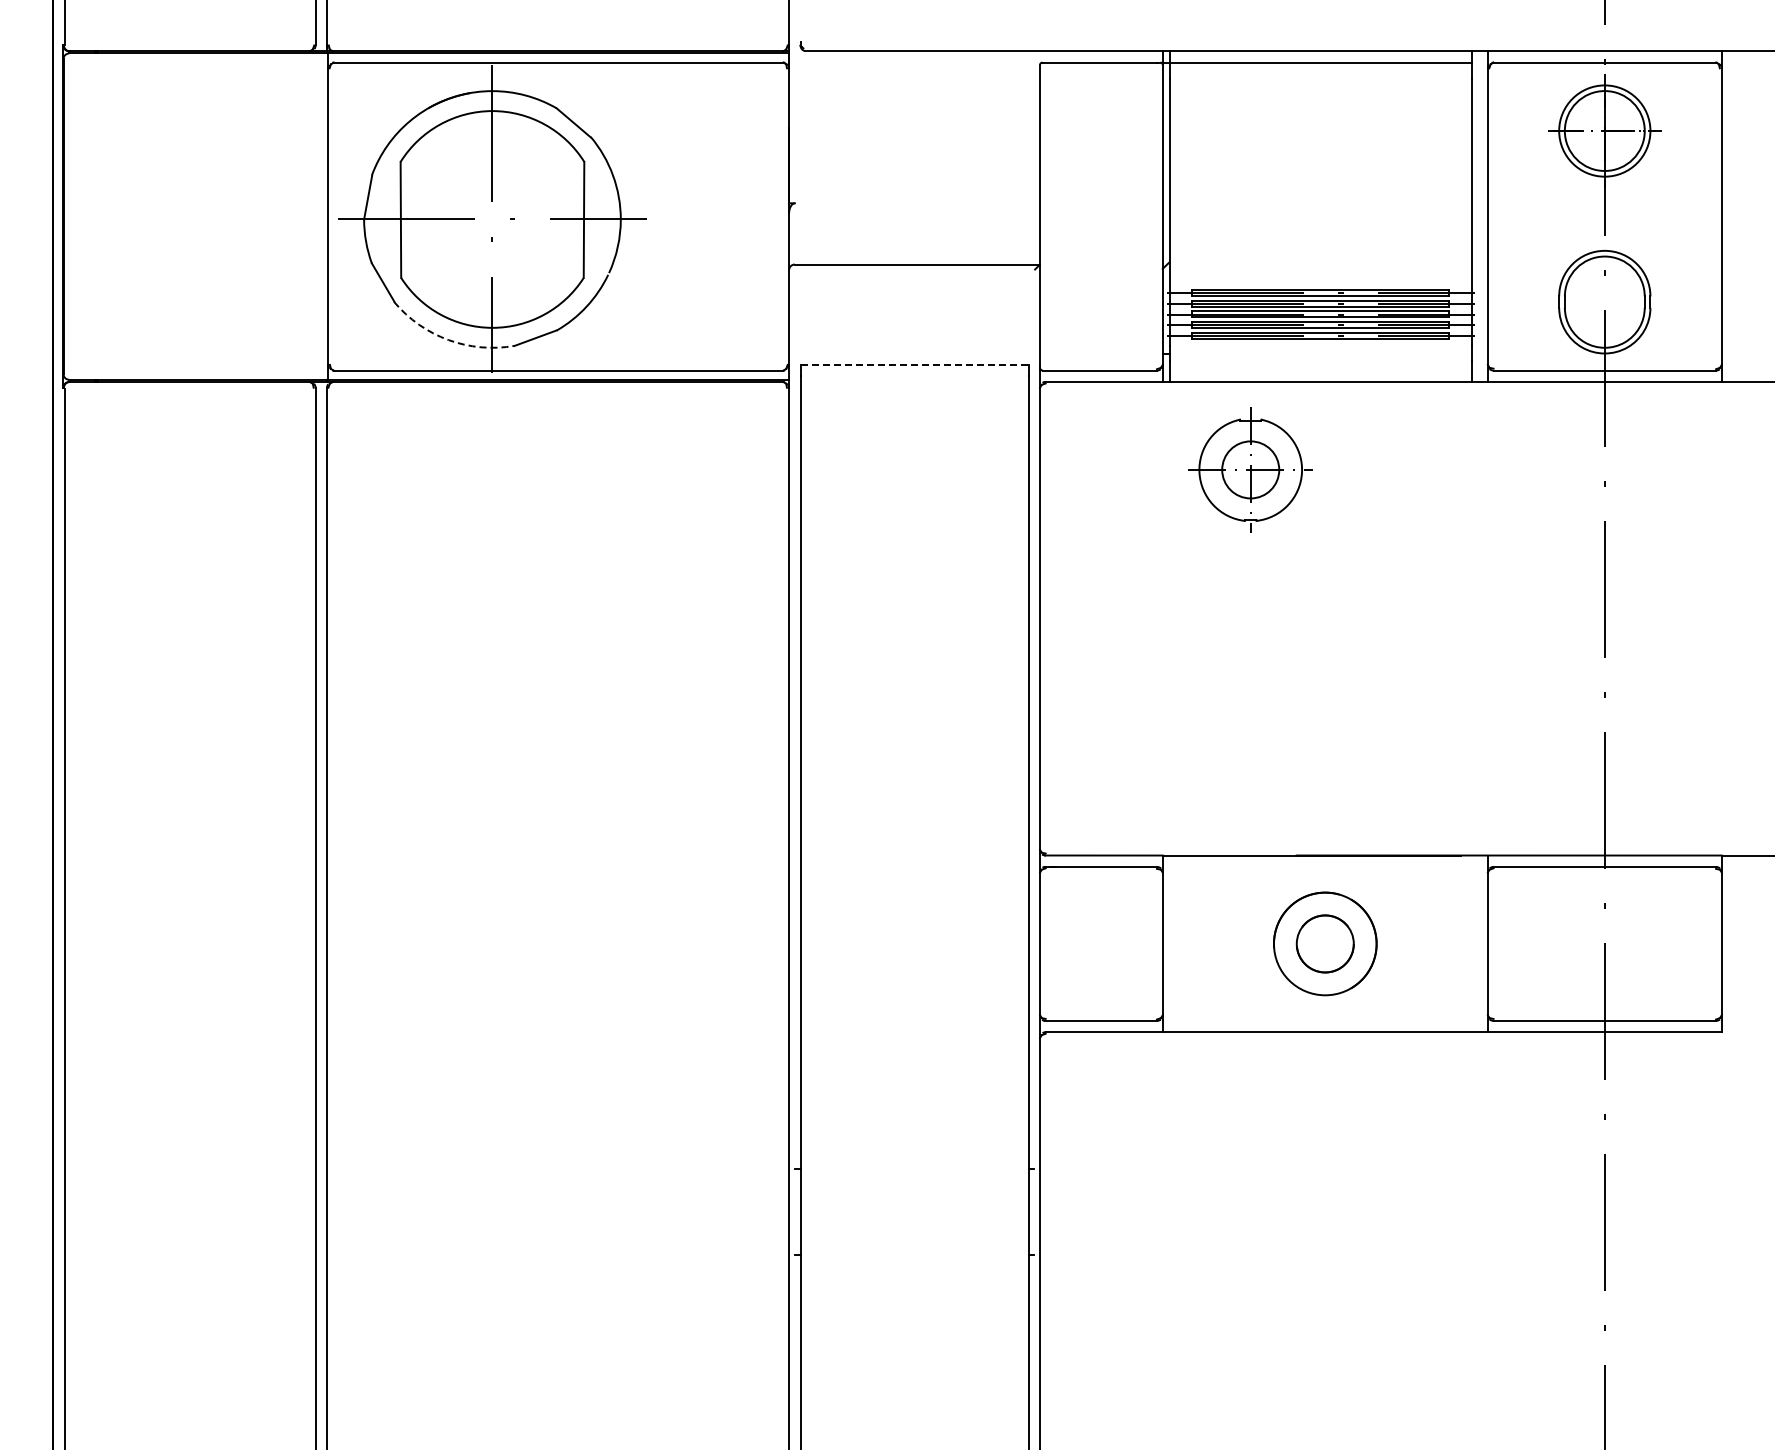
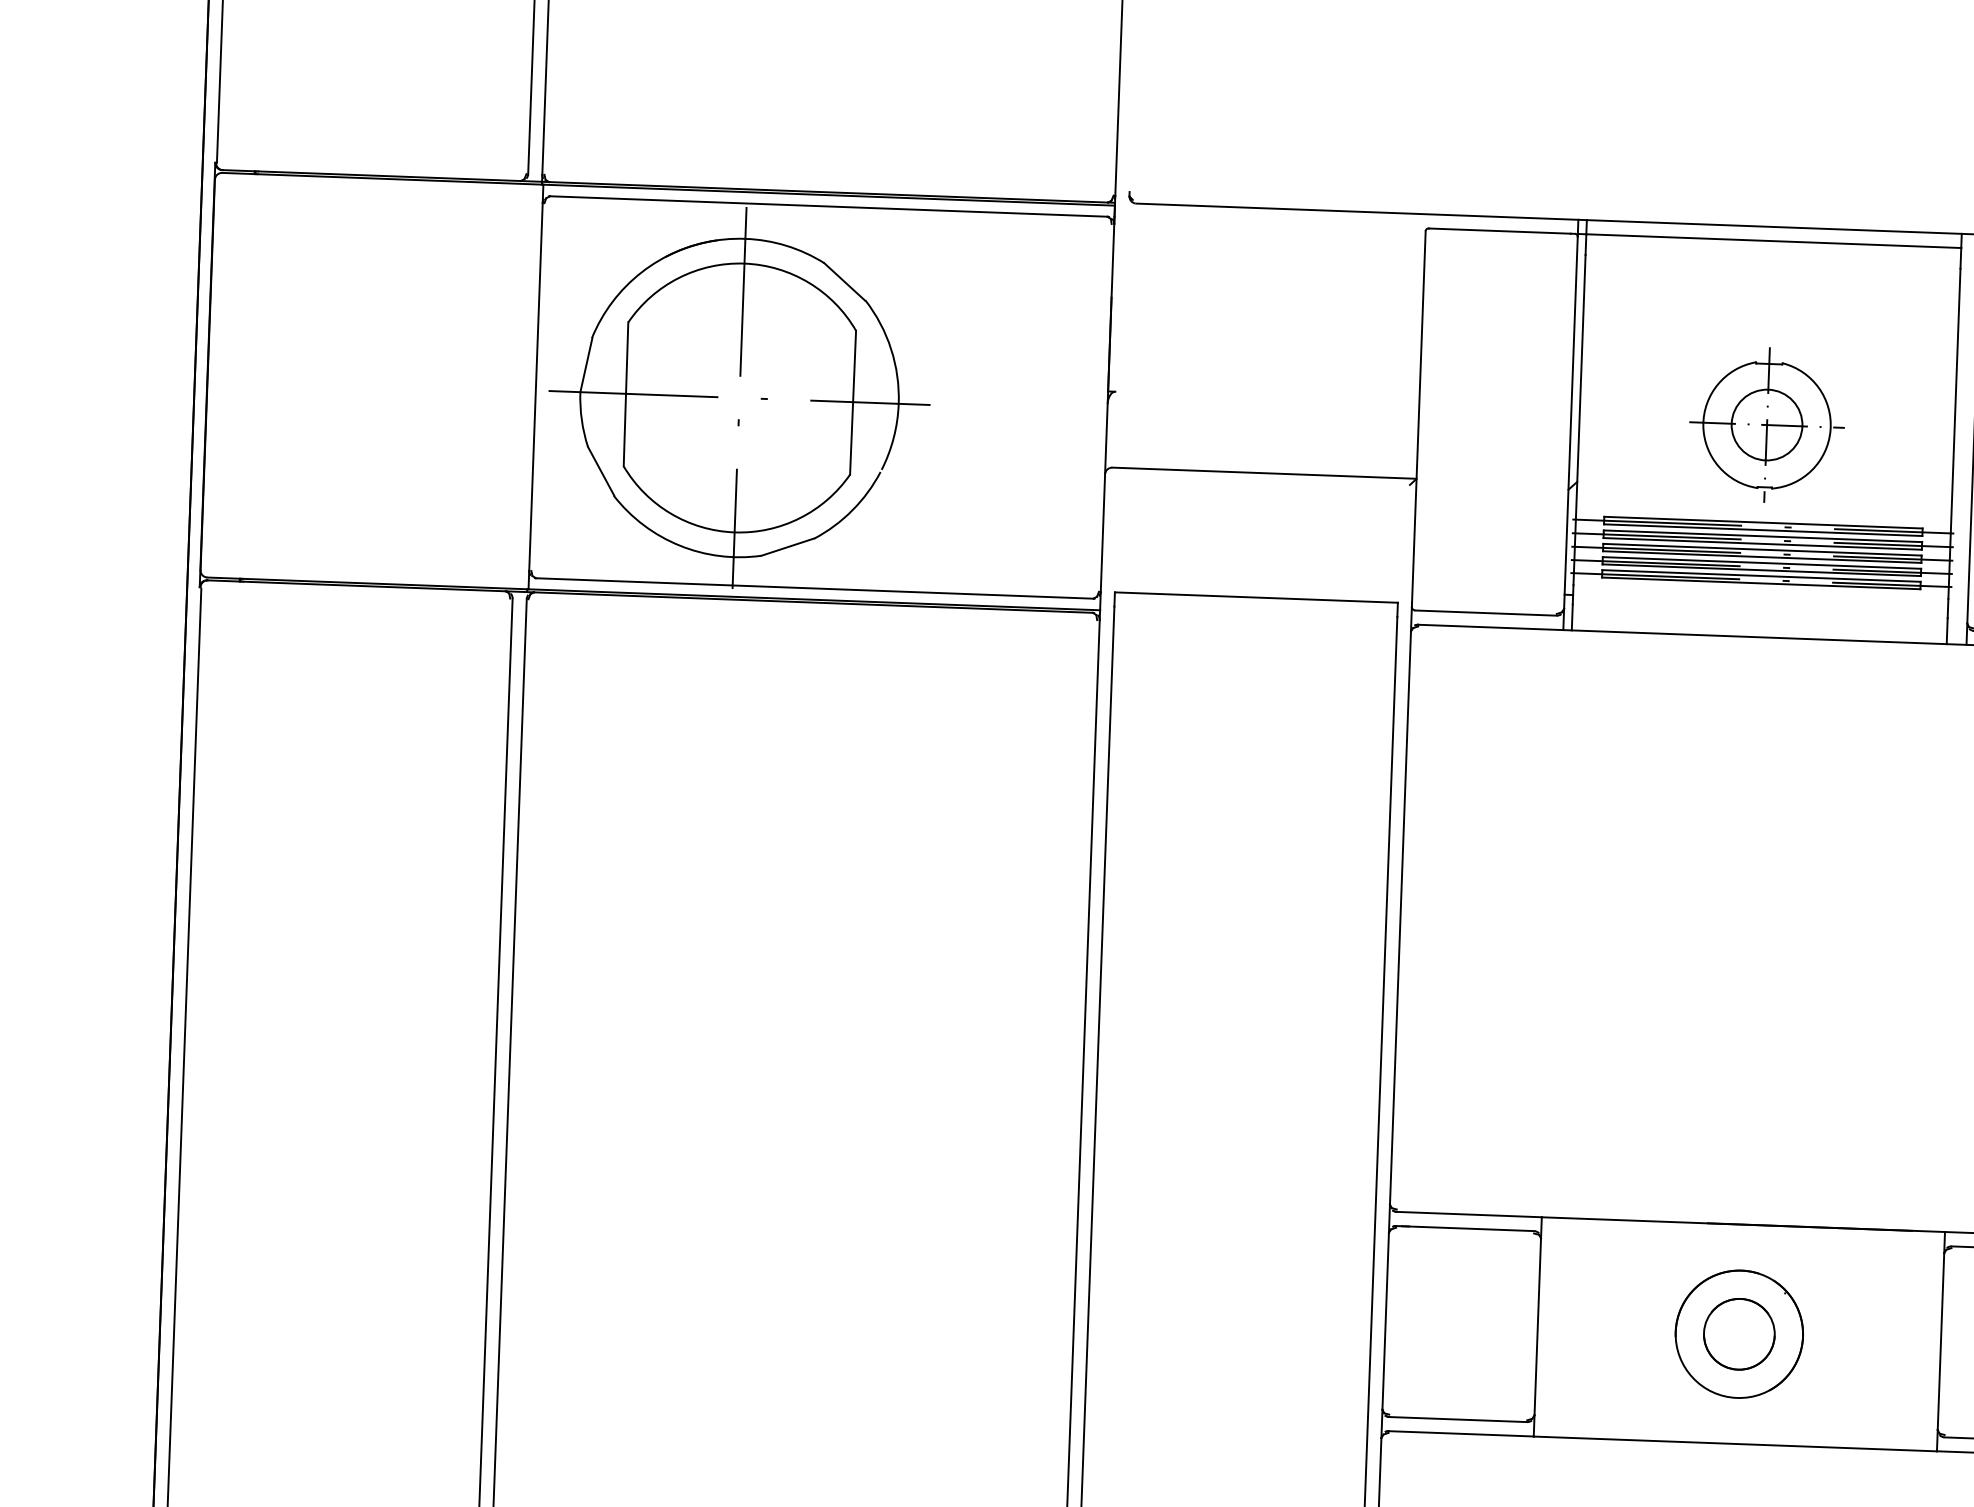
arc: (448, 340) -> (679, 546), dashed -> solid
line: (915, 364) -> (1257, 597), dashed -> solid
part: (1250, 469) -> (1766, 424), moved

